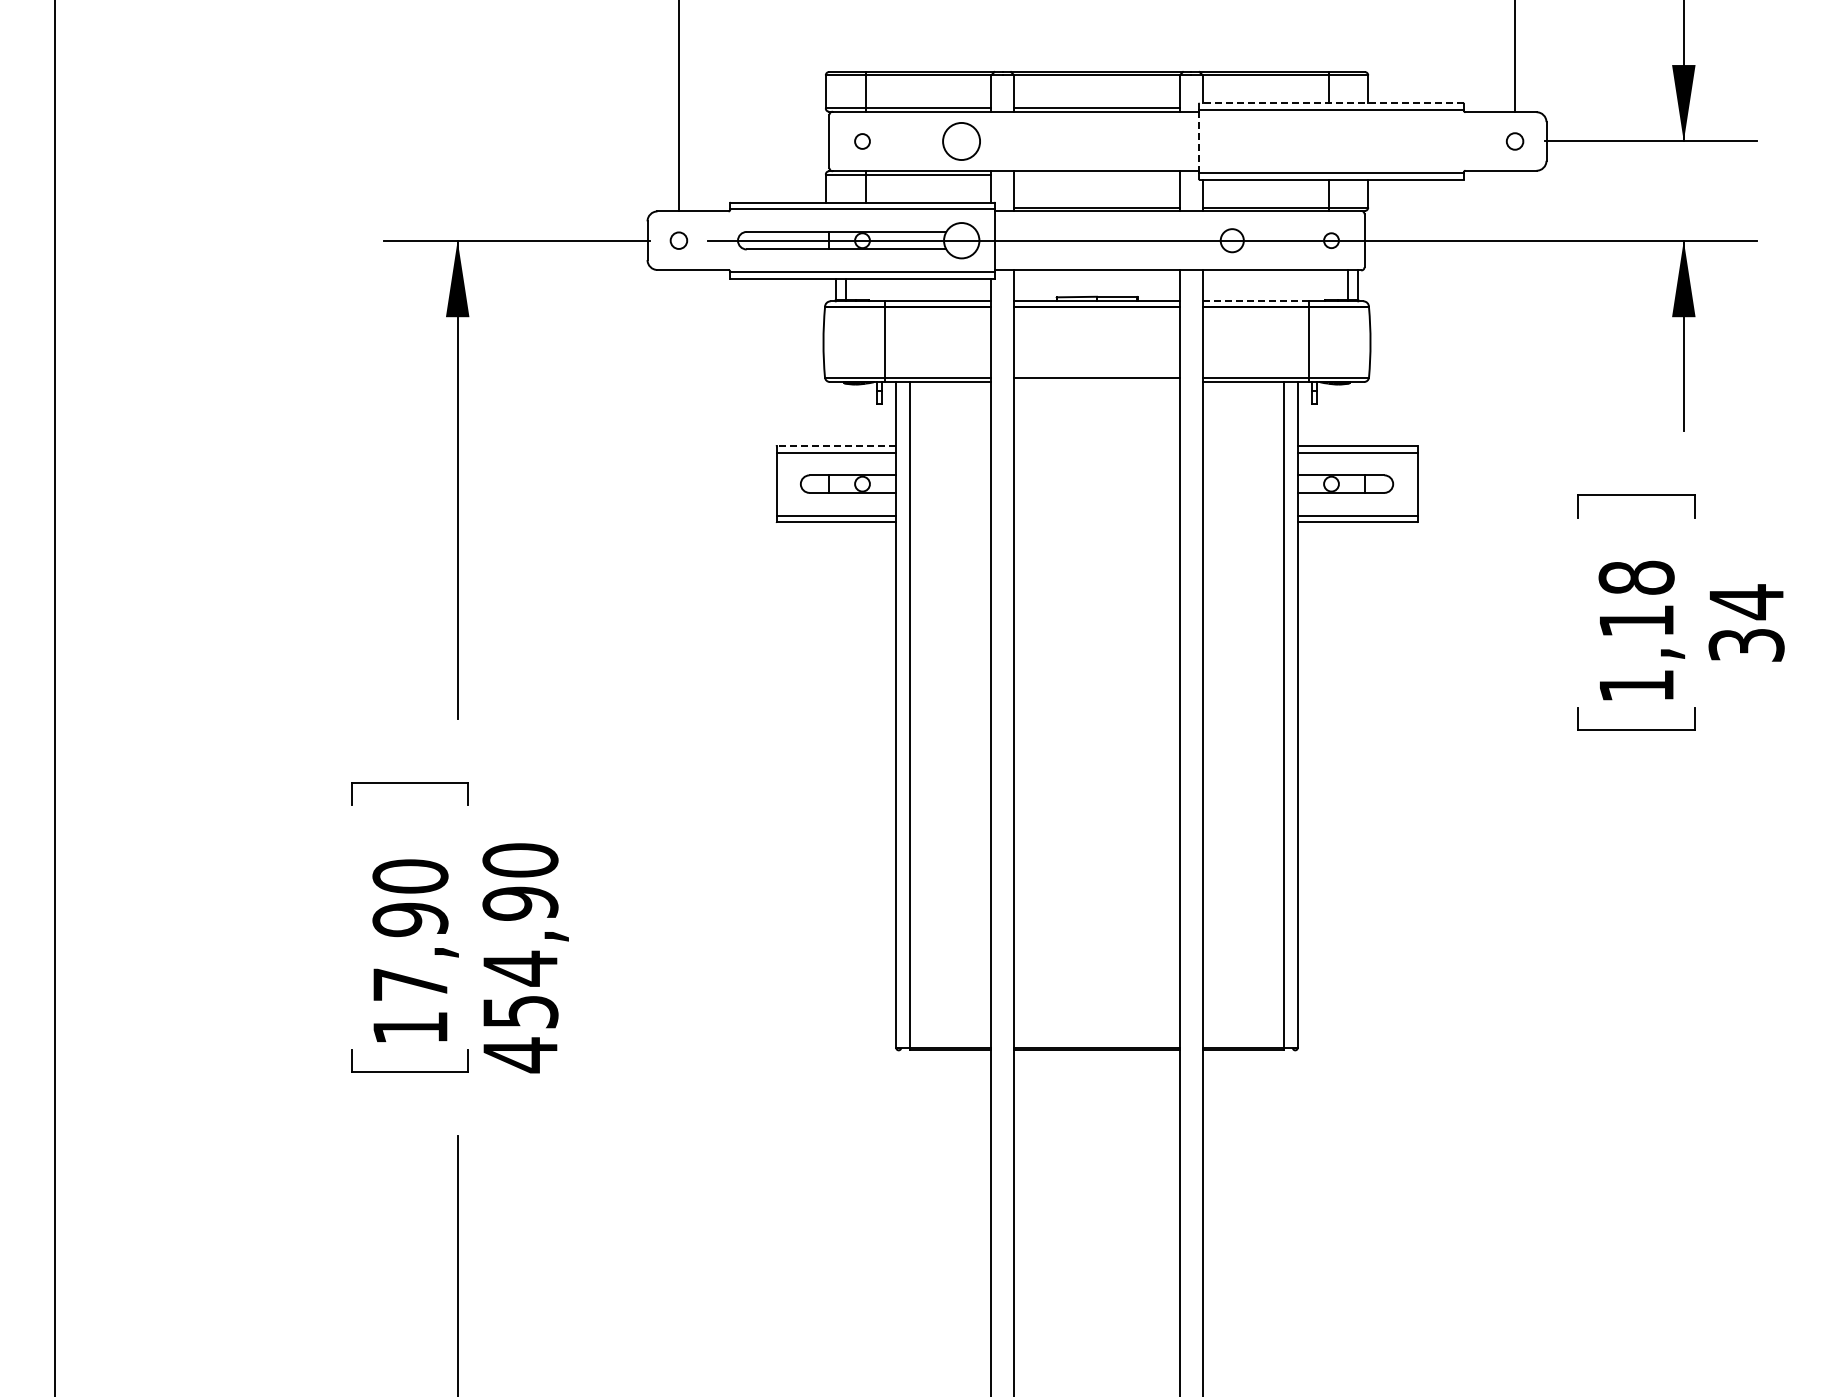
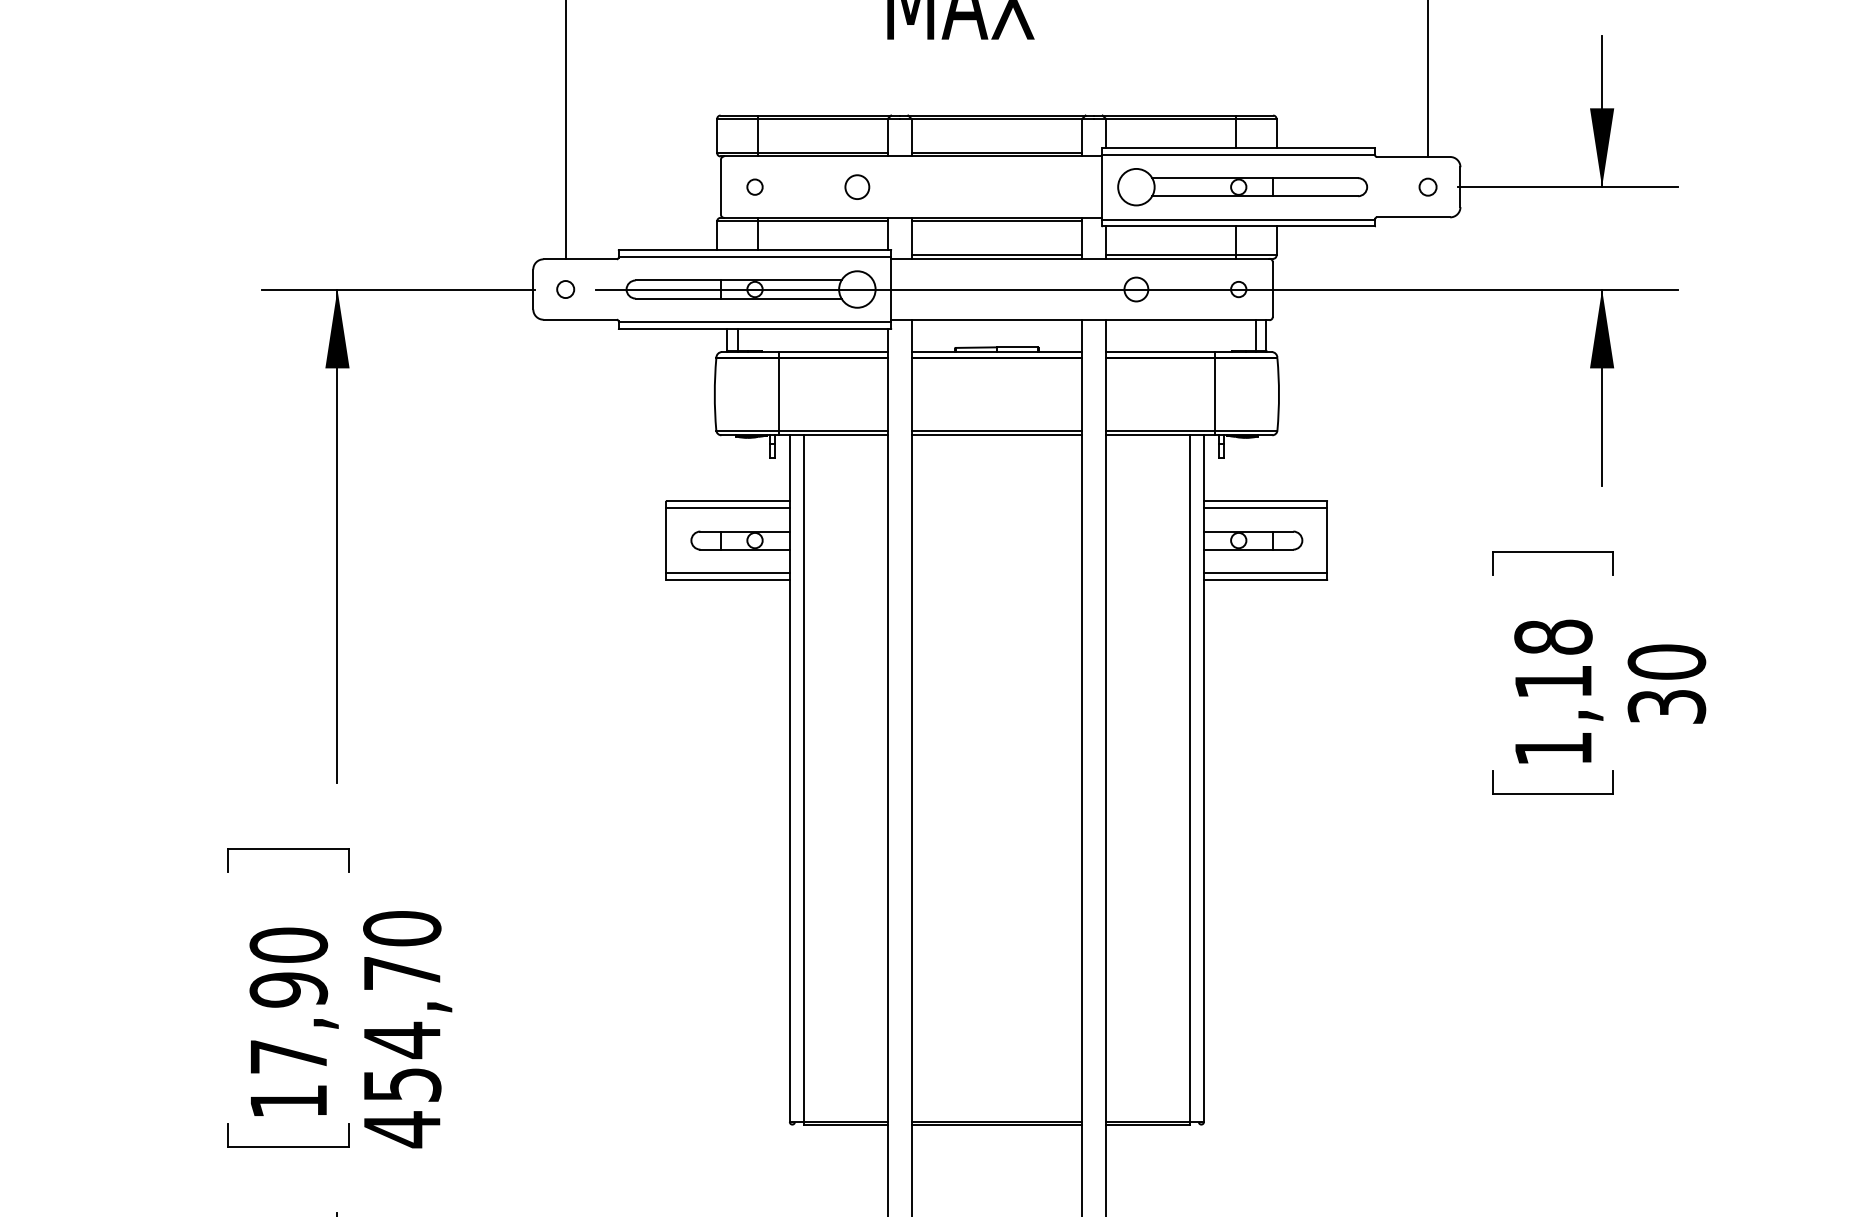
line: (1331, 103) -> (1238, 148), dashed -> solid
circle: (961, 141) -> (857, 187), size x0.62
line: (1199, 141) -> (1102, 187), dashed -> solid
part: (1334, 141) -> (1241, 187), added
line: (1096, 174) -> (996, 221), added
line: (1255, 301) -> (1160, 352), dashed -> solid
line: (1096, 382) -> (996, 435), added
line: (836, 446) -> (728, 501), dashed -> solid
text: (1746, 602) -> (1666, 662), 34 -> 30
text: (520, 903) -> (402, 973), 454,90 -> 454,70

